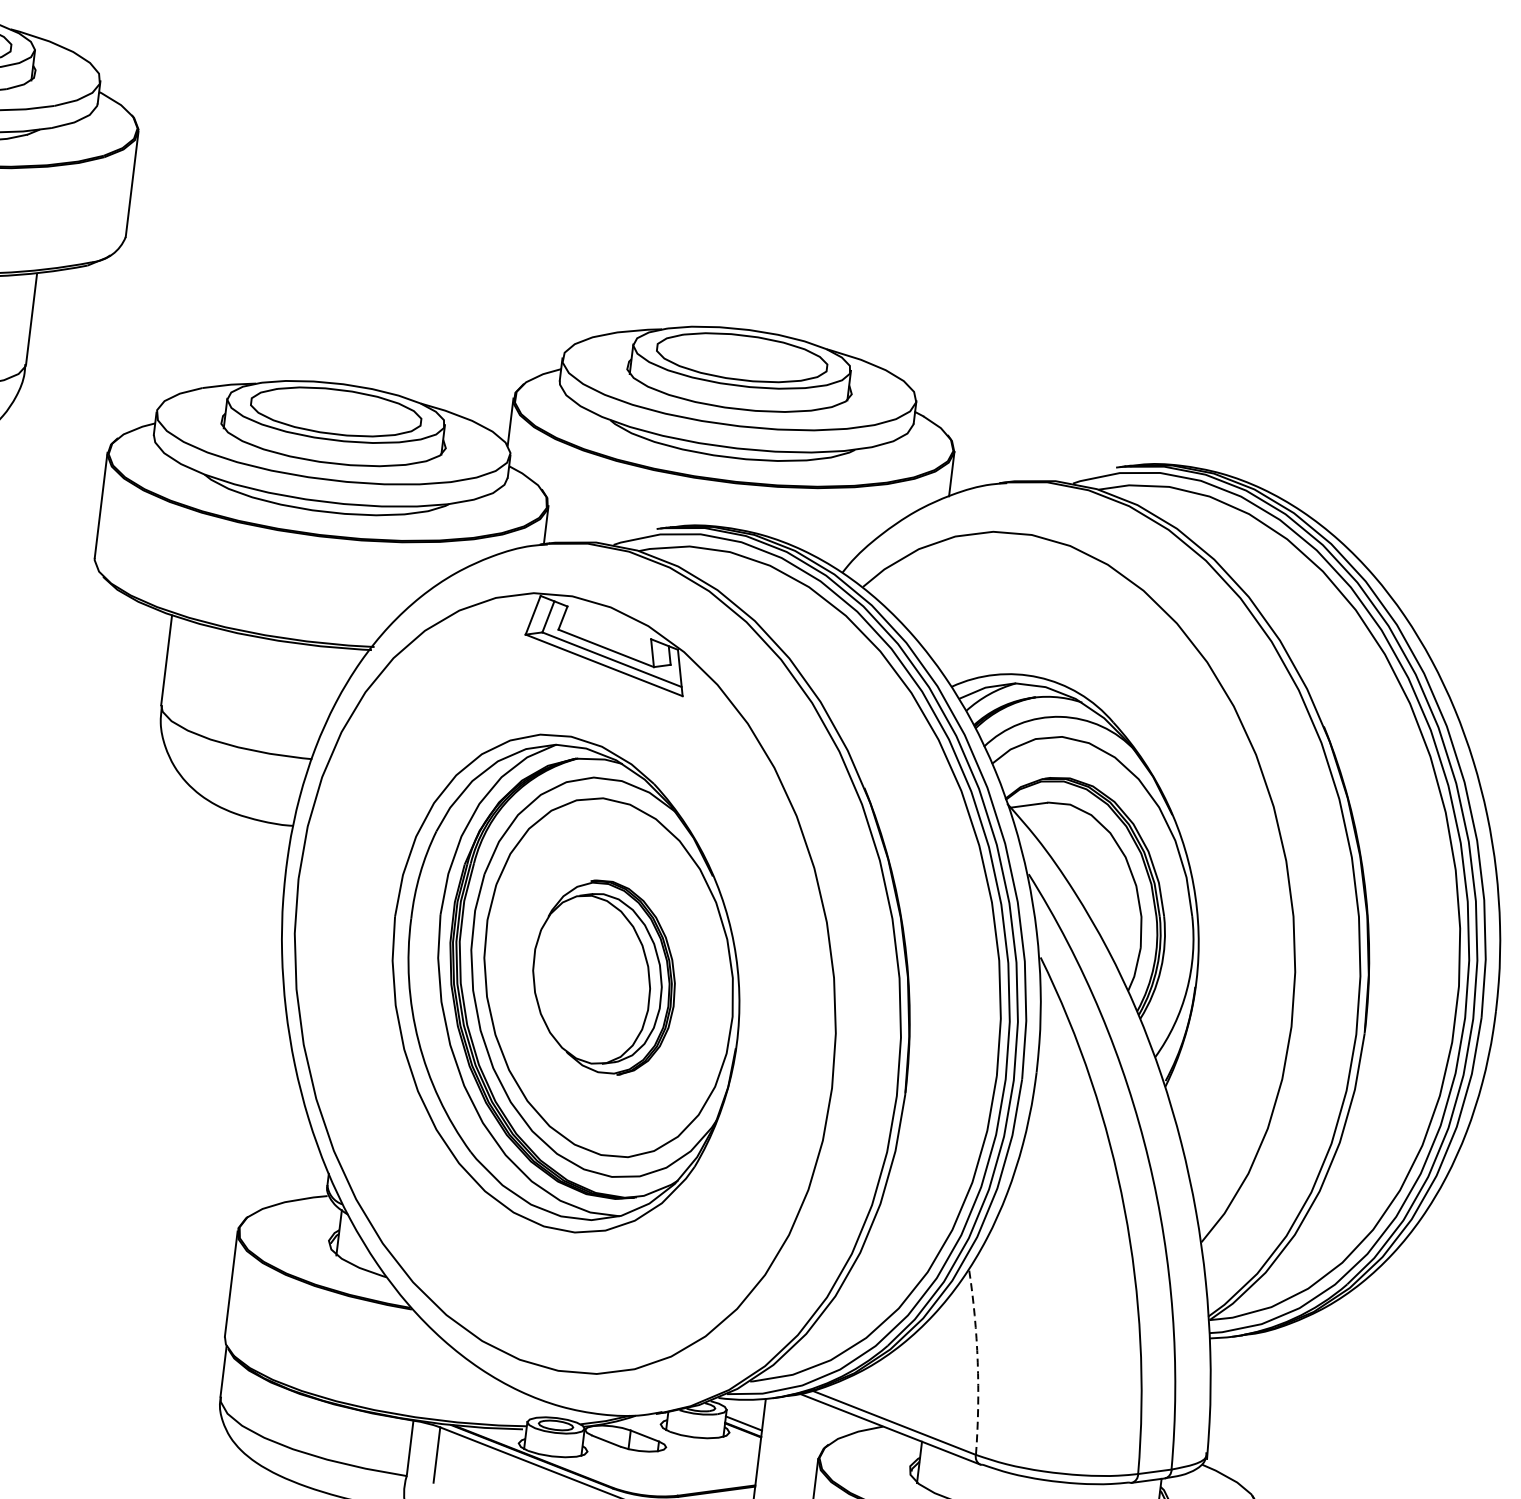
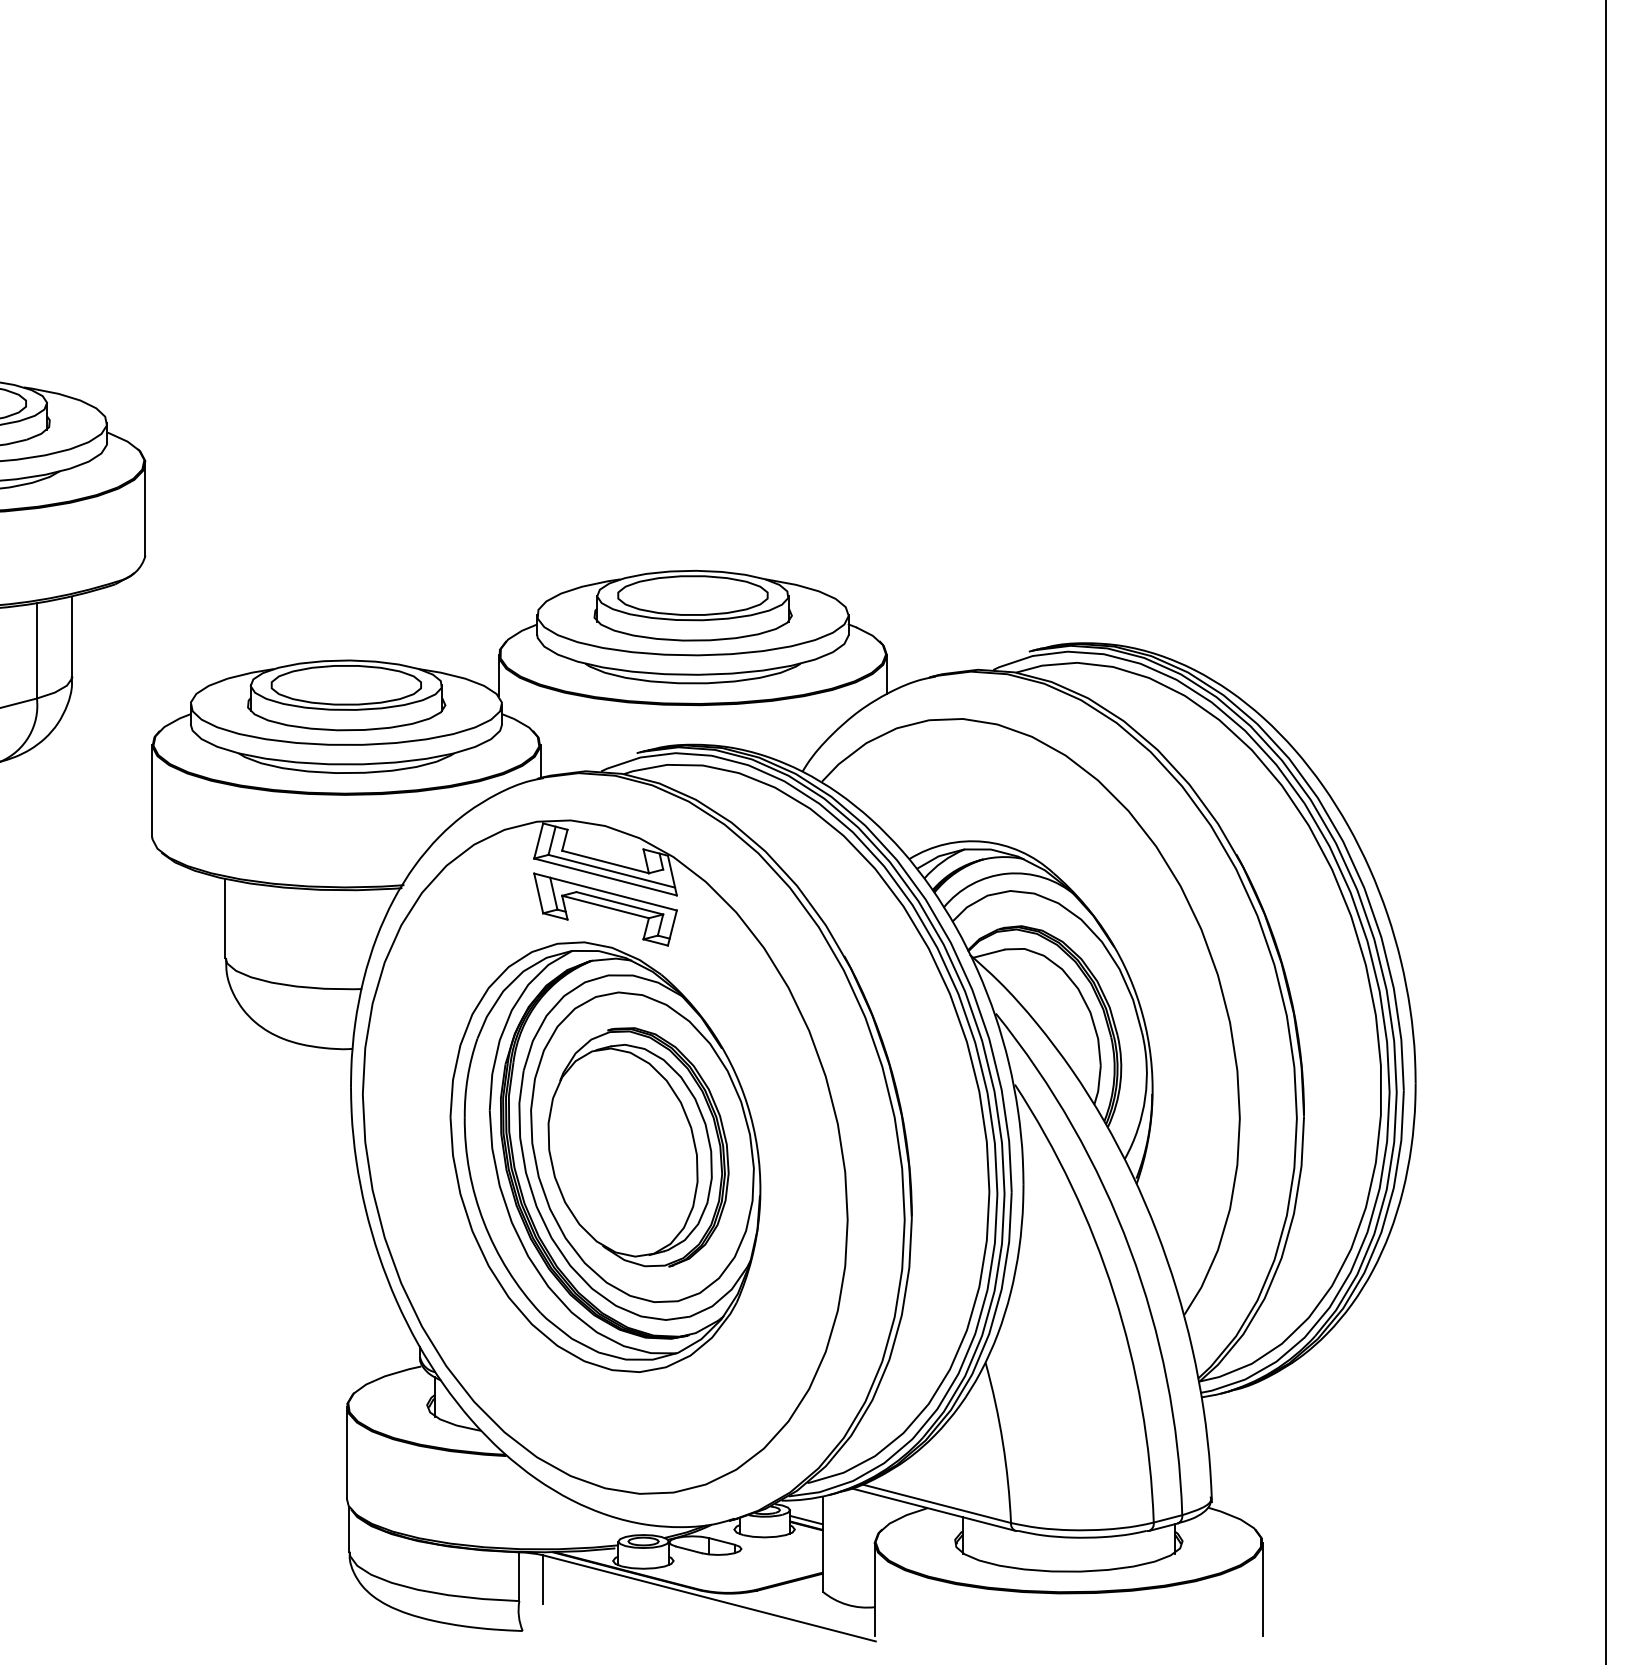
part: (599, 702) -> (605, 909), added
part: (604, 977) -> (638, 1147), size x1.43
arc: (977, 1362) -> (1002, 1442), dashed -> solid

